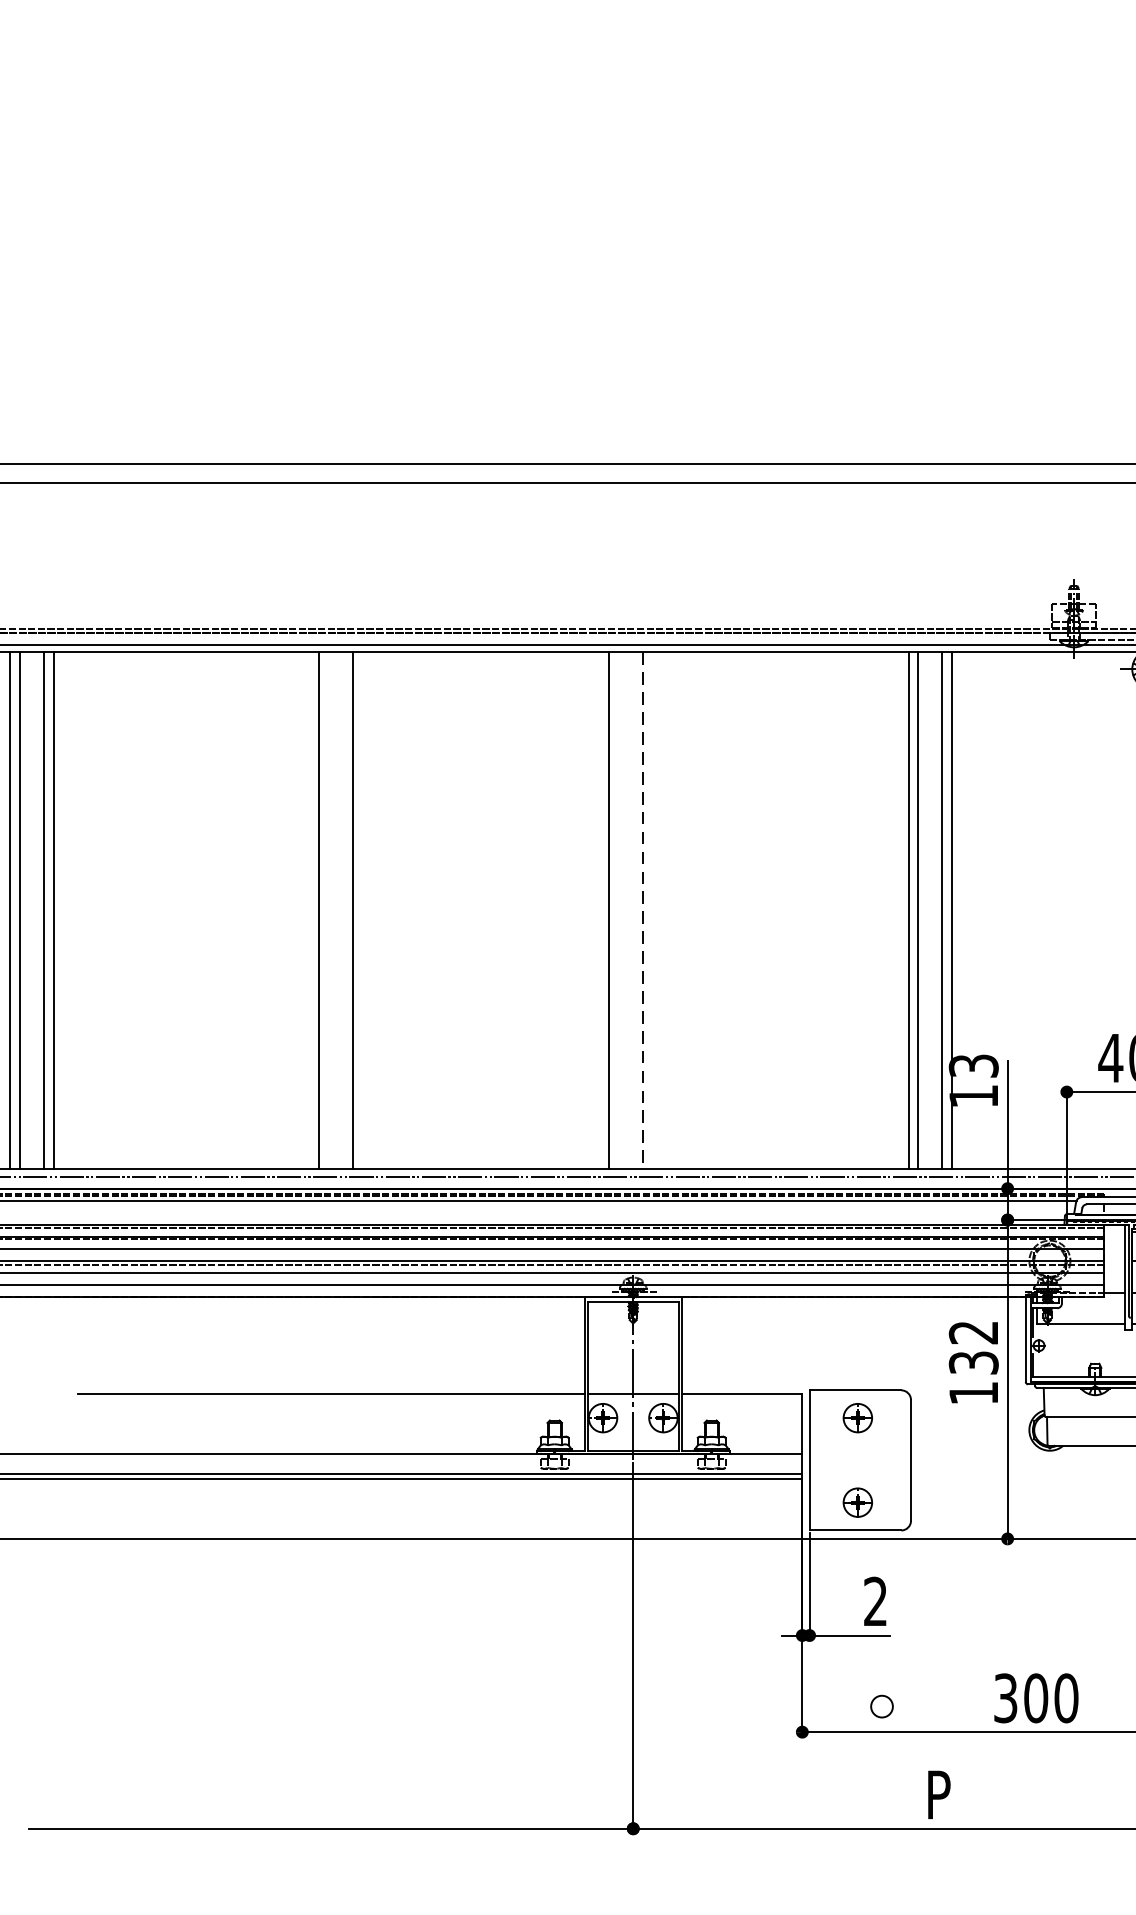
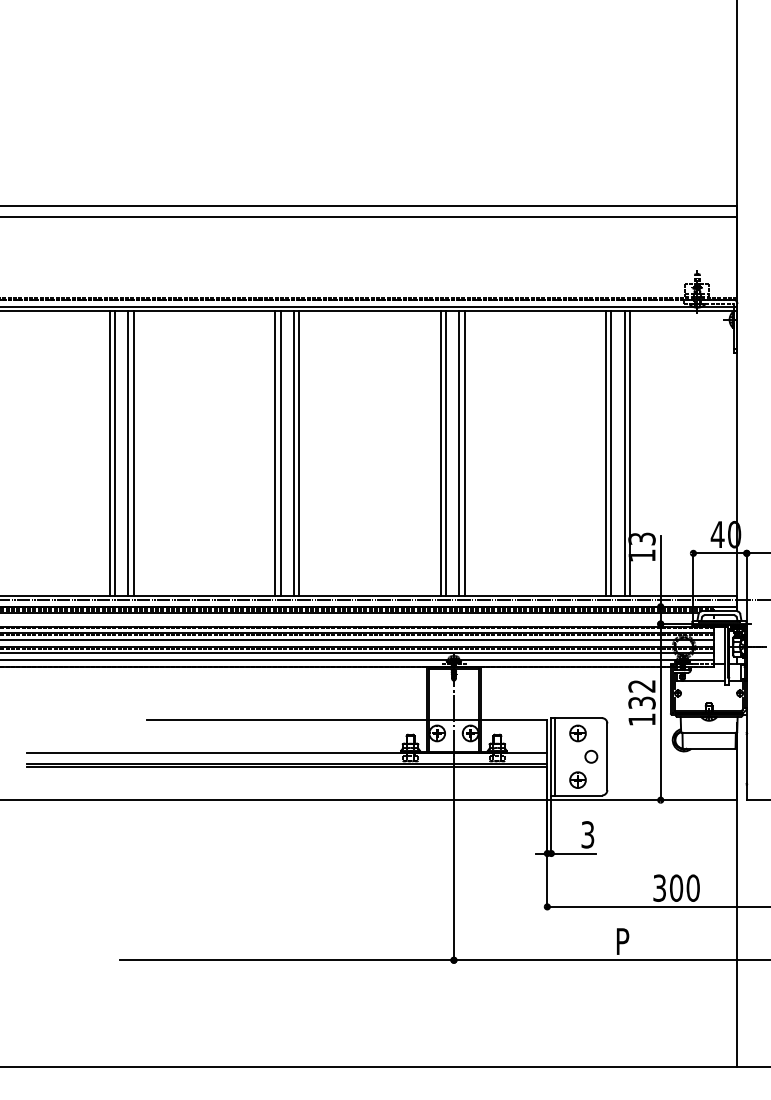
line: (310, 911) -> (275, 453), added
line: (342, 911) -> (293, 453), added
line: (619, 911) -> (446, 453), added
line: (643, 911) -> (459, 453), dashed -> solid
line: (652, 911) -> (464, 453), added
line: (817, 1459) -> (555, 756), added
text: (875, 1601) -> (587, 834), 2 -> 3
circle: (882, 1706) -> (591, 756), moved

